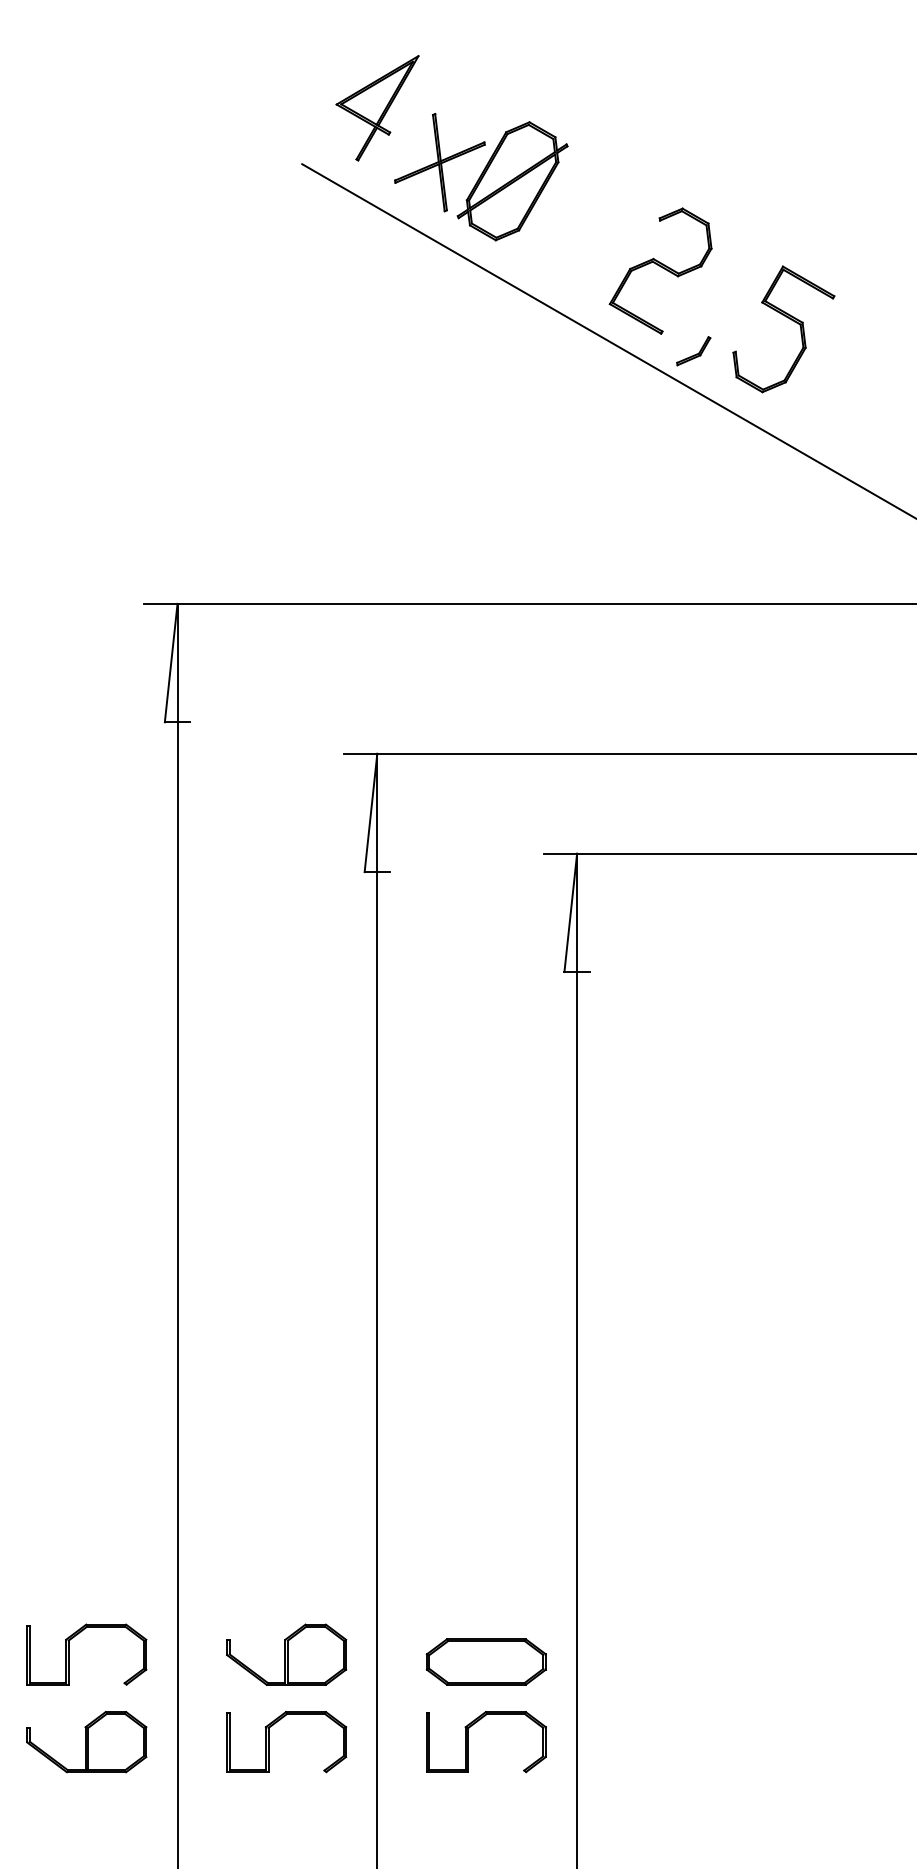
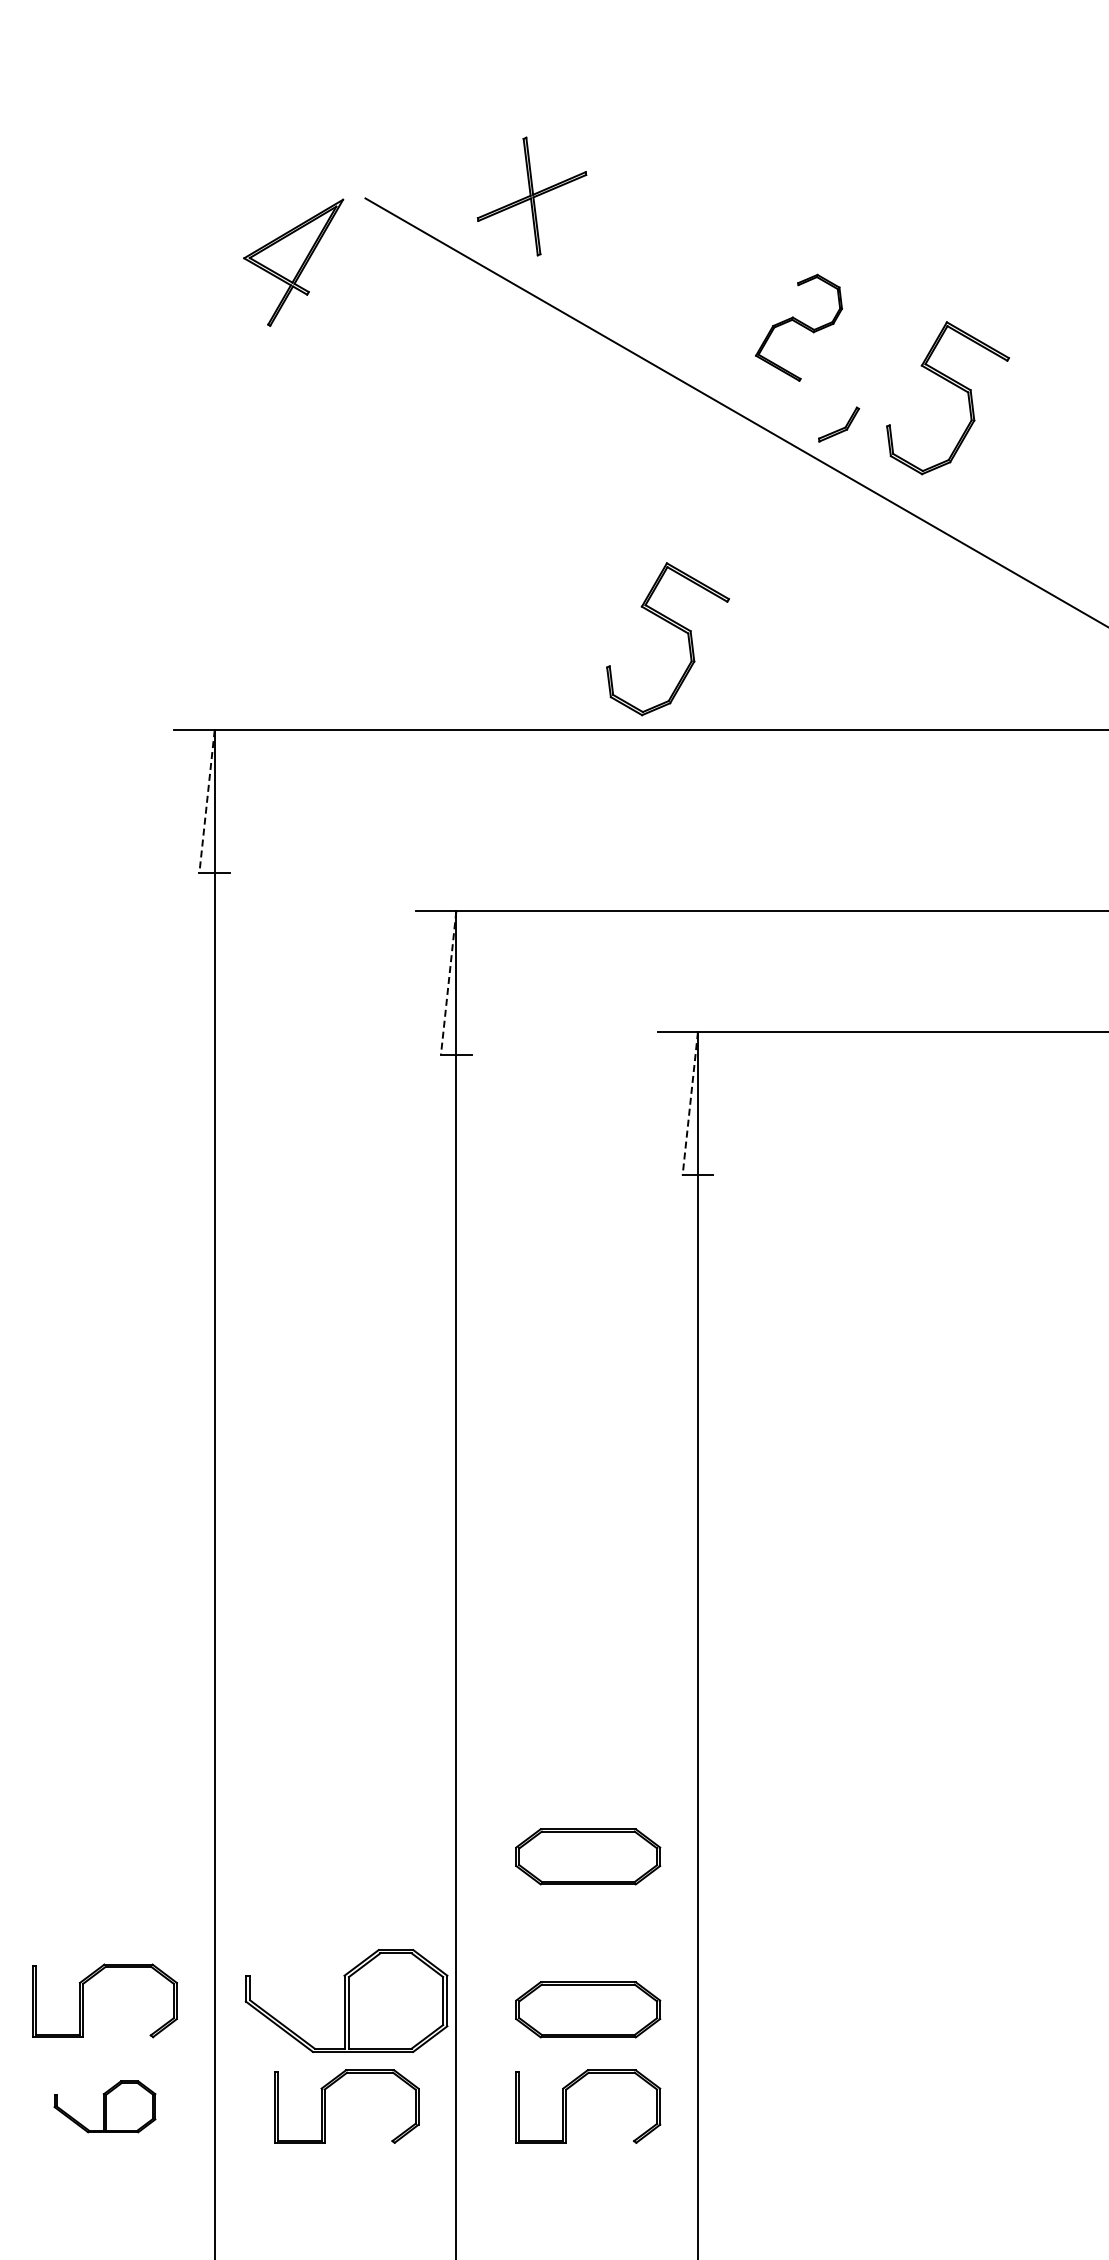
part: (377, 108) -> (293, 262), moved
part: (512, 180) -> (619, 218), removed
part: (660, 270) -> (798, 327), size x0.7
part: (558, 518) -> (675, 627), added
line: (171, 663) -> (207, 802), solid -> dashed
line: (370, 813) -> (448, 983), solid -> dashed
line: (570, 913) -> (690, 1104), solid -> dashed
part: (486, 1535) -> (588, 1856), added
part: (286, 1654) -> (346, 2000), size x1.4
part: (86, 1741) -> (104, 2106), size x0.7

